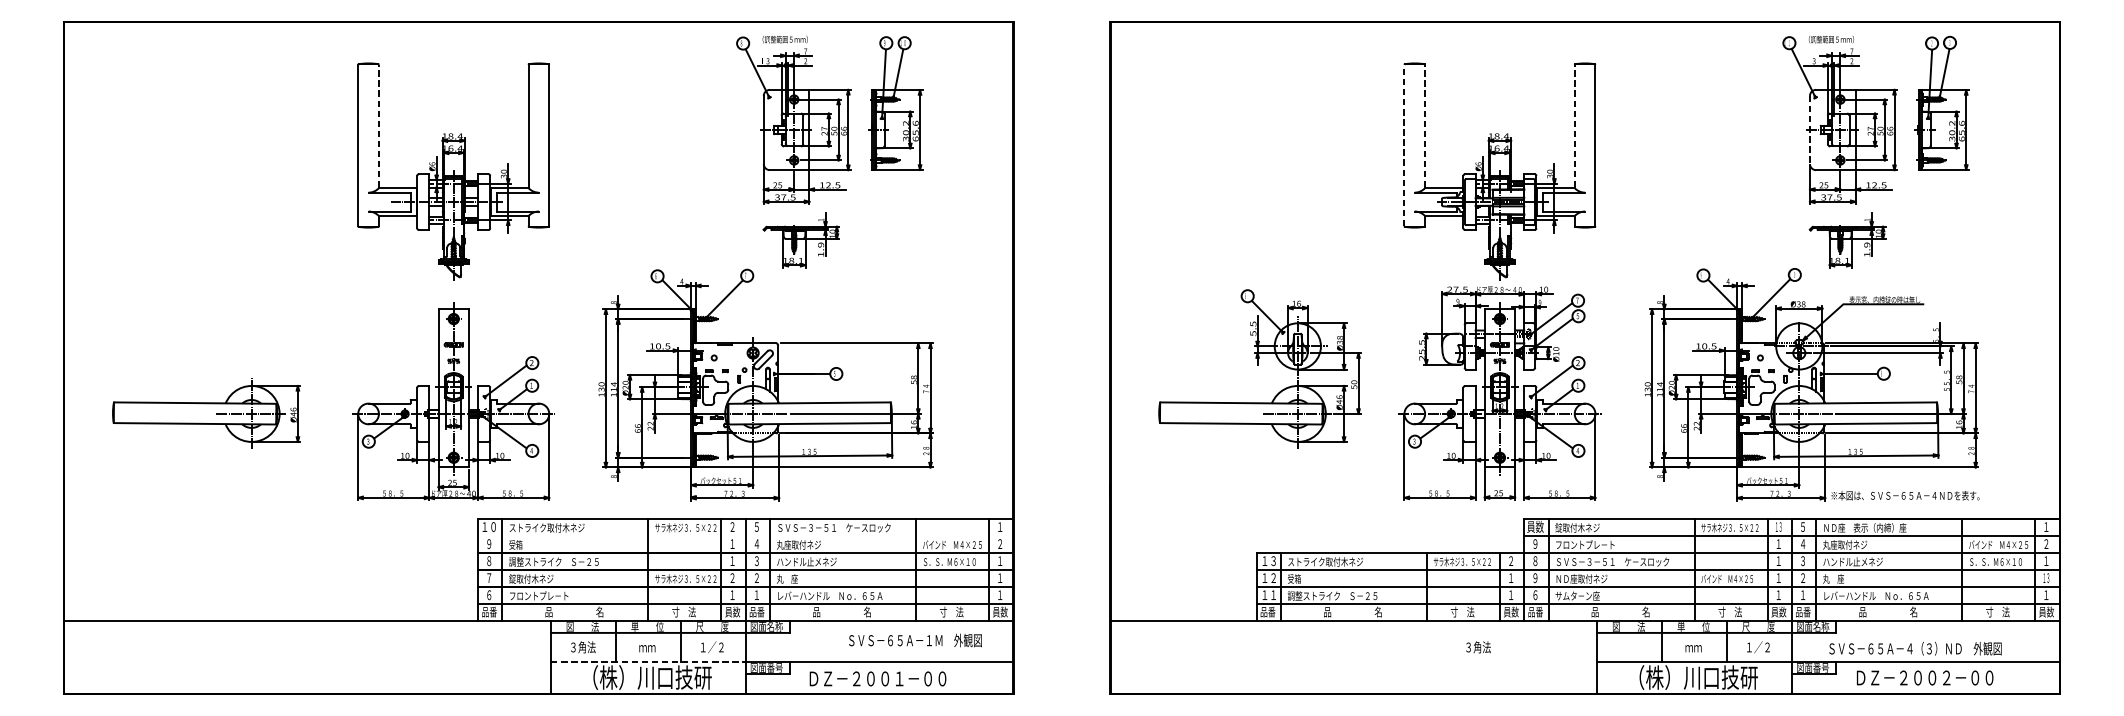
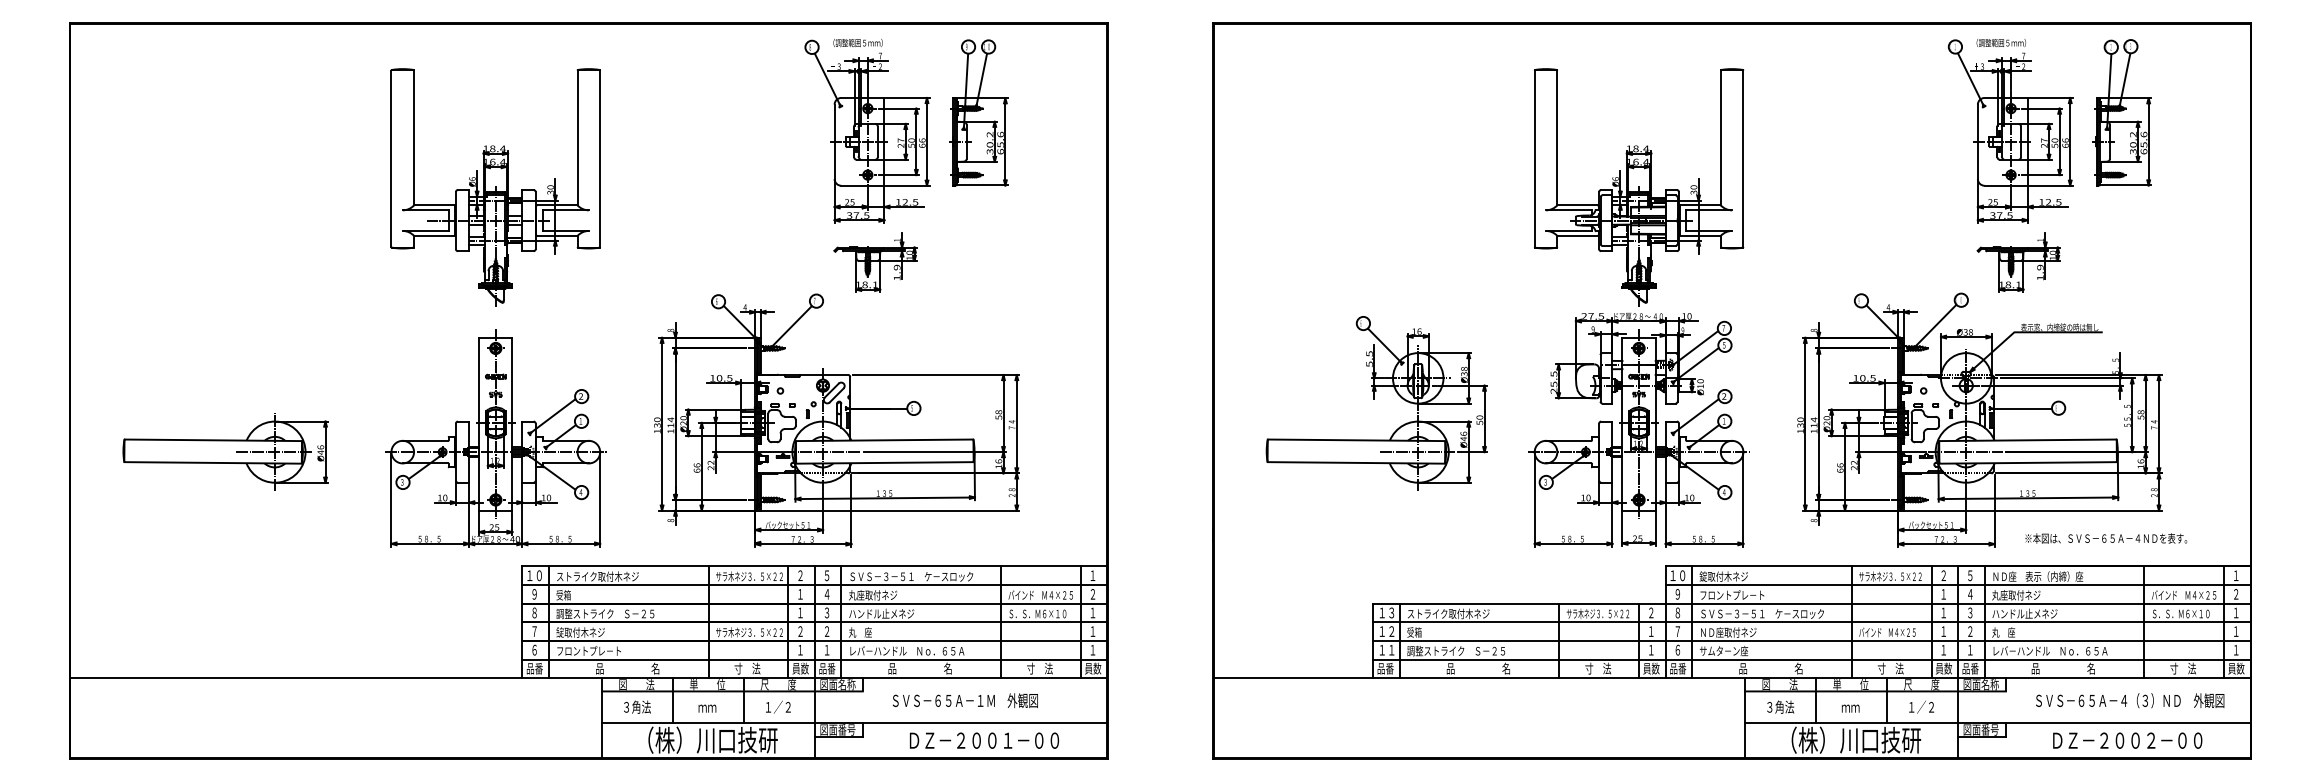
line: (379, 126) -> (414, 137), dashed -> solid
line: (1425, 126) -> (1557, 137), dashed -> solid
line: (1574, 126) -> (1720, 137), dashed -> solid
line: (1809, 130) -> (1977, 142), dashed -> solid
line: (1404, 145) -> (1534, 158), dashed -> solid
text: (1905, 495) -> (2106, 538), moved
text: (1535, 526) -> (1677, 575), 員数 -> １０
text: (1778, 526) -> (1943, 575), １３ -> ２
line: (745, 535) -> (814, 585), added
text: (1535, 578) -> (1677, 631), ９ -> ７
text: (2046, 578) -> (2236, 631), １３ -> １
text: (914, 640) -> (964, 700), moved
text: (1478, 646) -> (1780, 706), moved
text: (1915, 648) -> (2130, 700), moved
line: (649, 662) -> (709, 723), dashed -> solid
text: (1924, 677) -> (2127, 740), moved
text: (878, 678) -> (984, 740), moved

